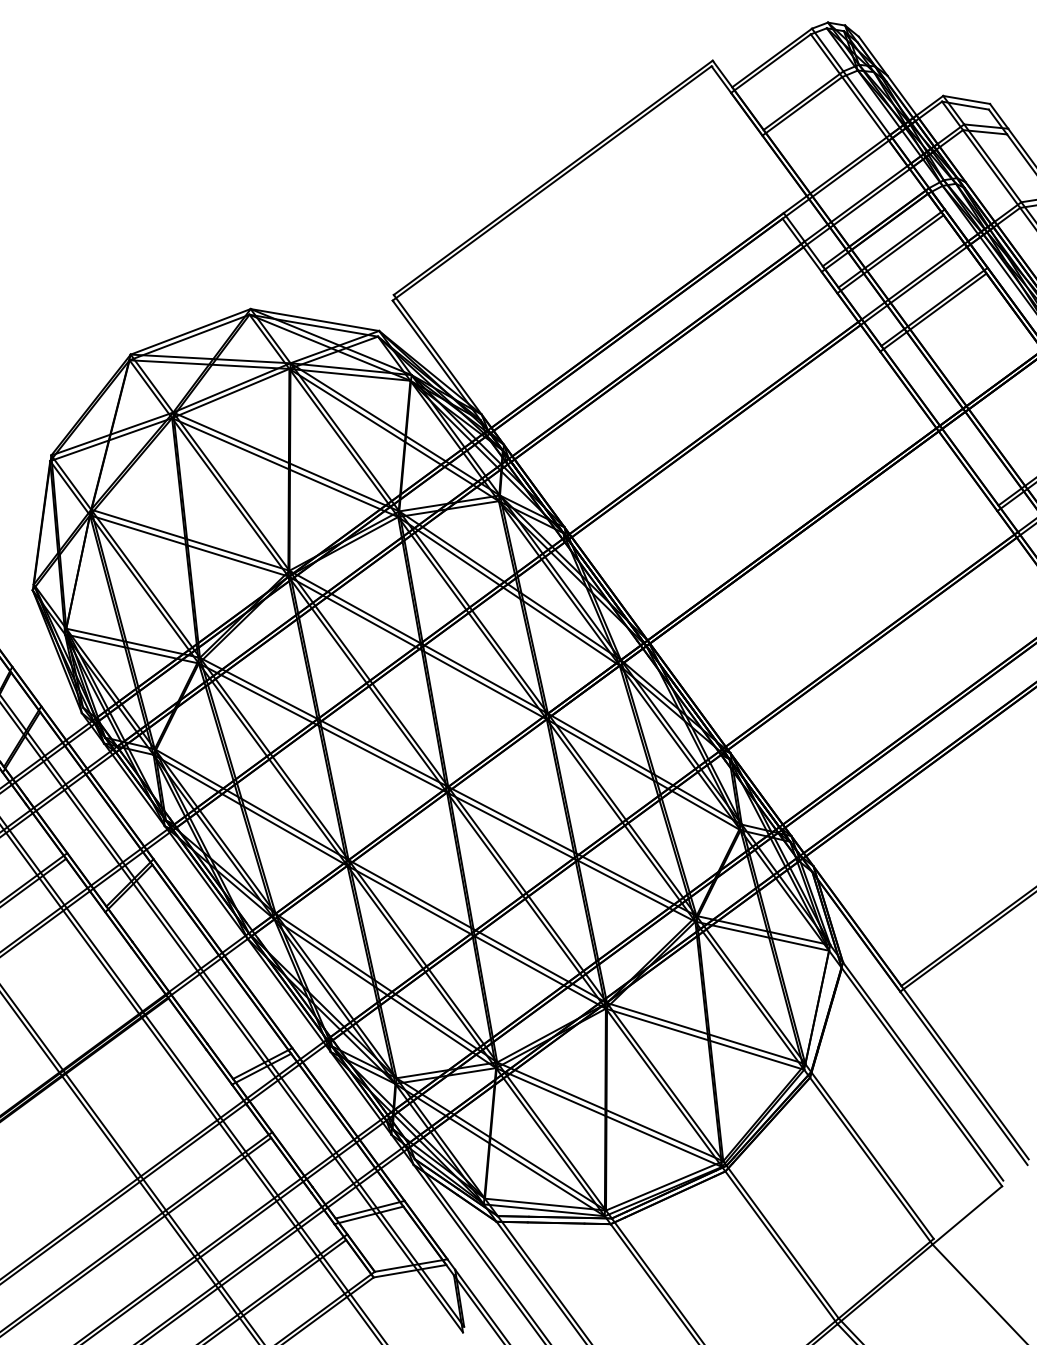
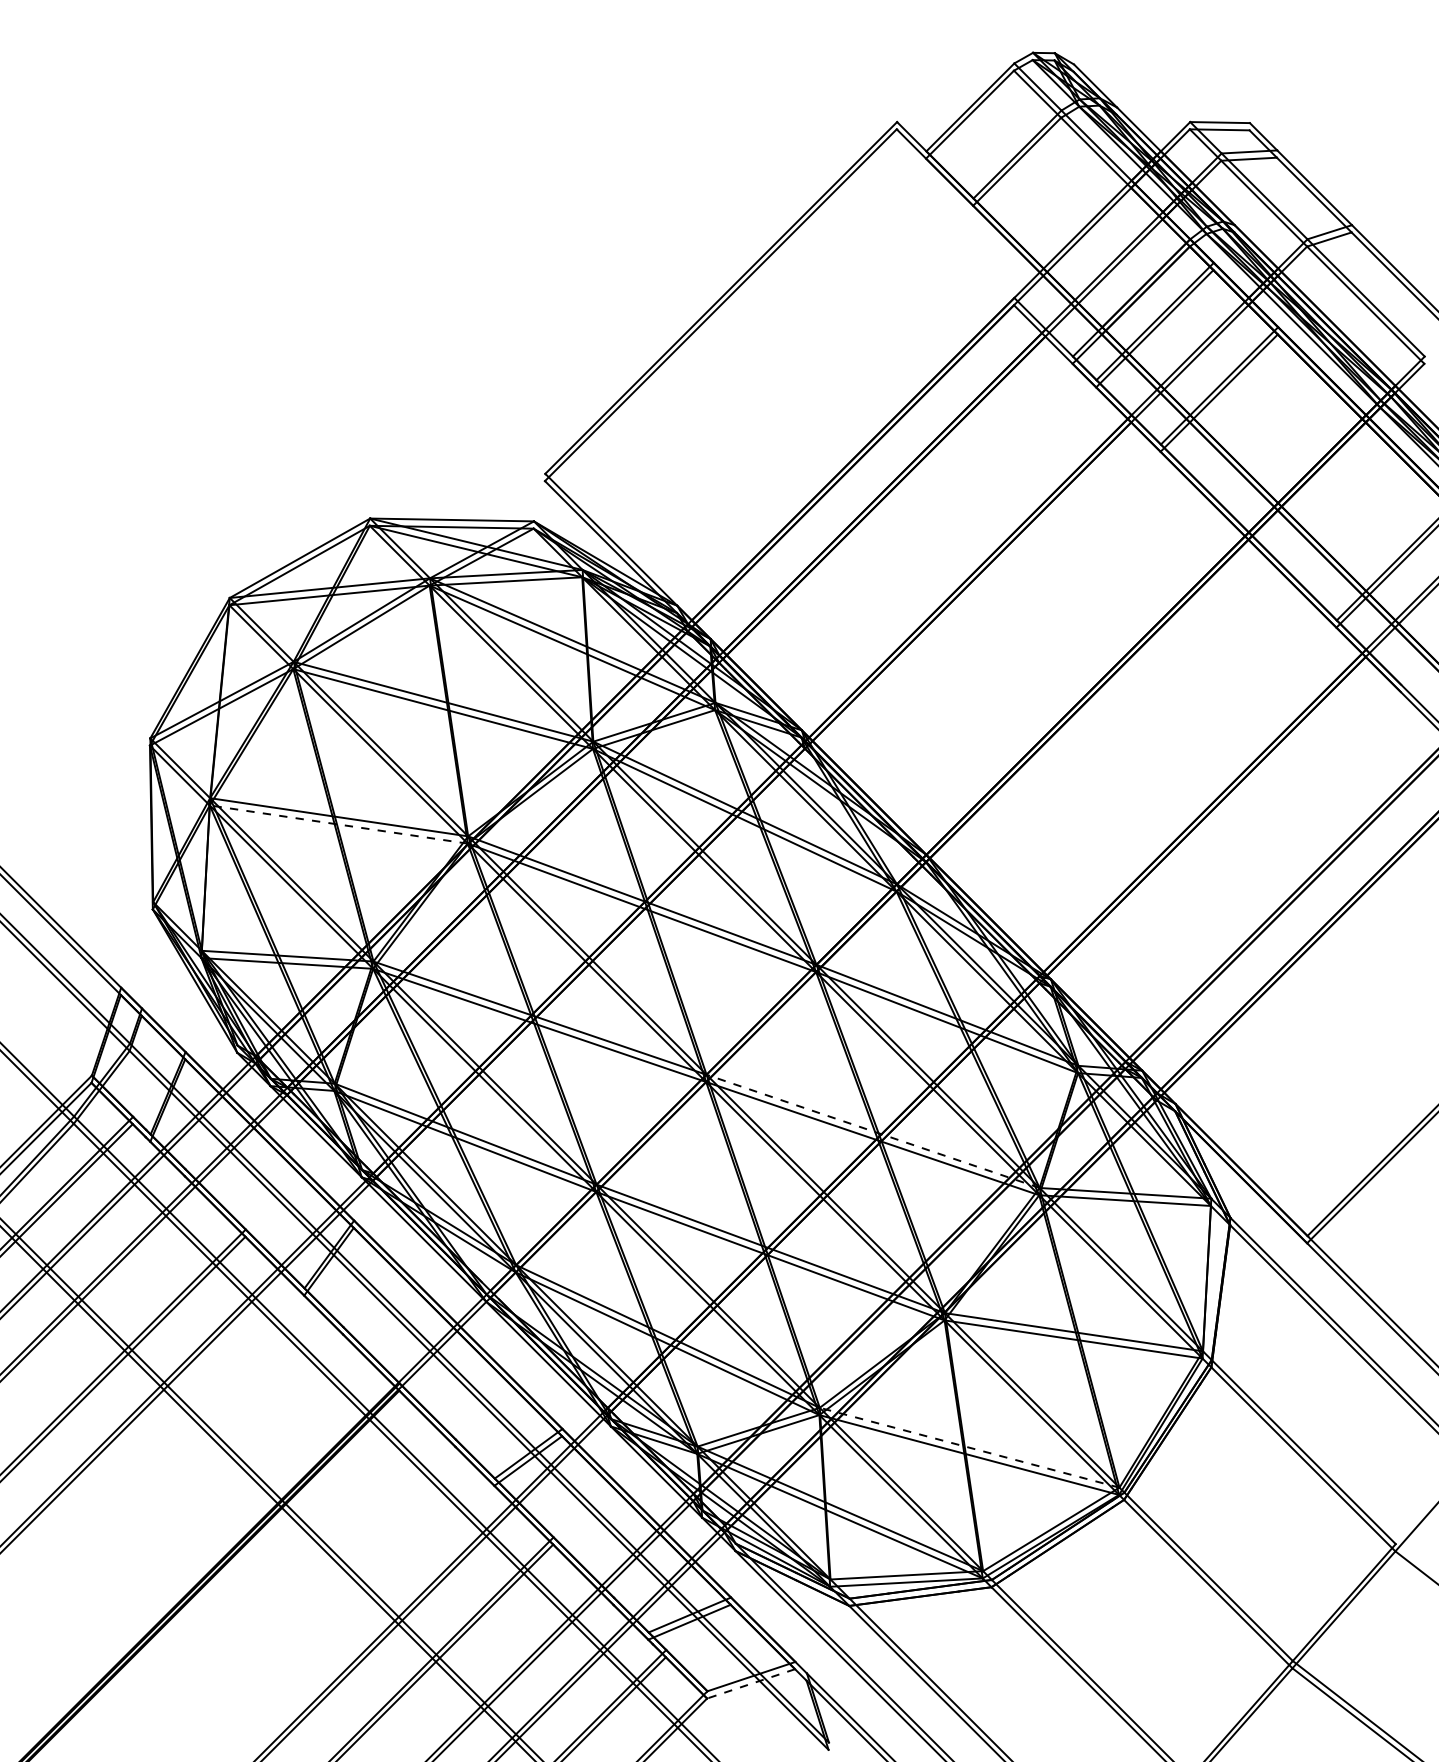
line: (188, 545) -> (338, 824), solid -> dashed
line: (572, 851) -> (873, 1131), solid -> dashed
line: (610, 1111) -> (969, 1447), solid -> dashed
line: (409, 1271) -> (750, 1684), solid -> dashed

